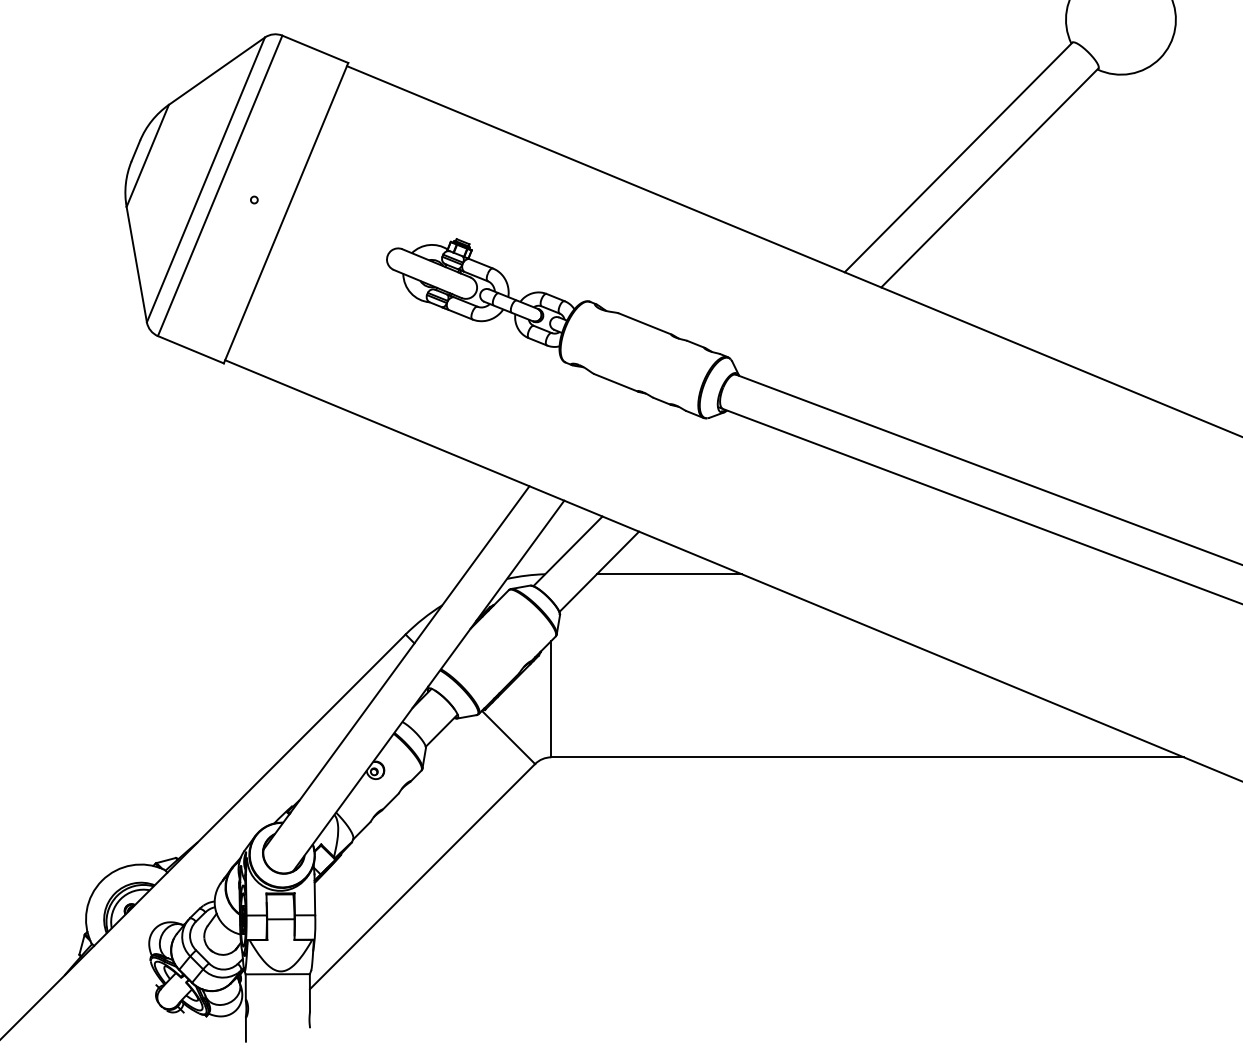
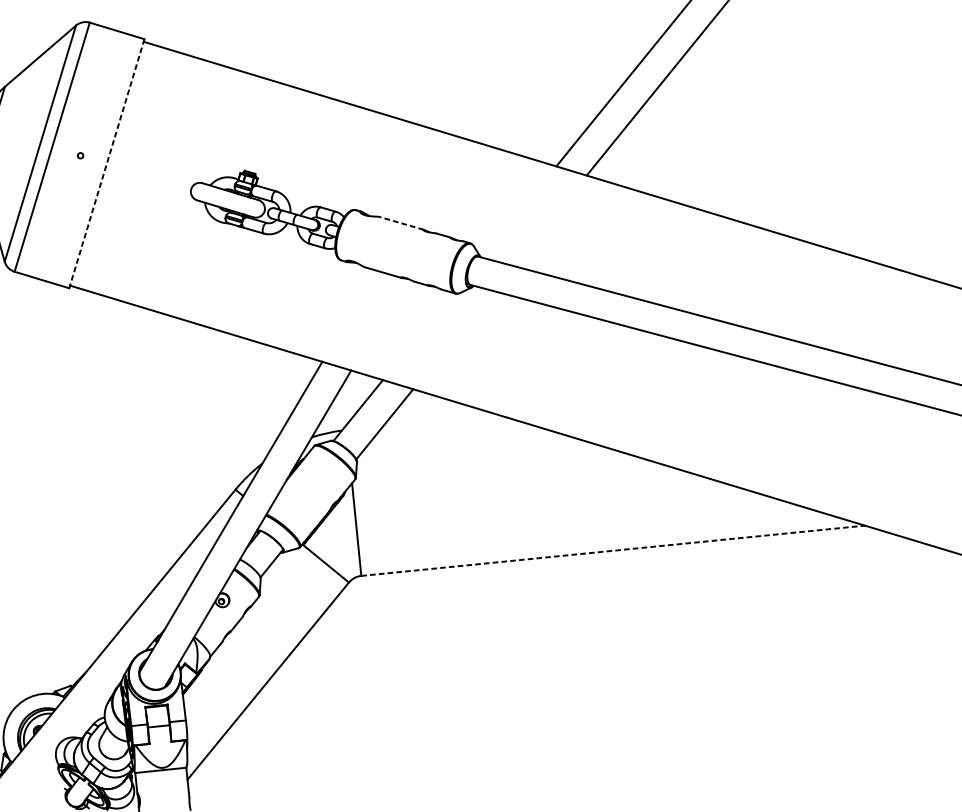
line: (286, 213) -> (107, 163), solid -> dashed
line: (645, 324) -> (401, 223), solid -> dashed
line: (668, 574) -> (440, 421), removed
line: (868, 757) -> (613, 550), solid -> dashed

